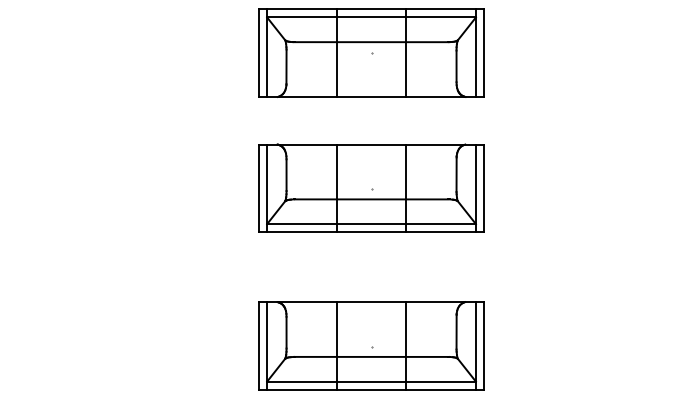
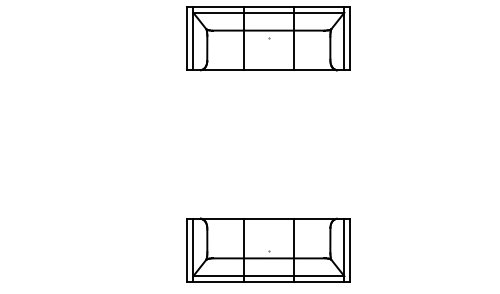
part: (371, 187) -> (268, 135), removed

